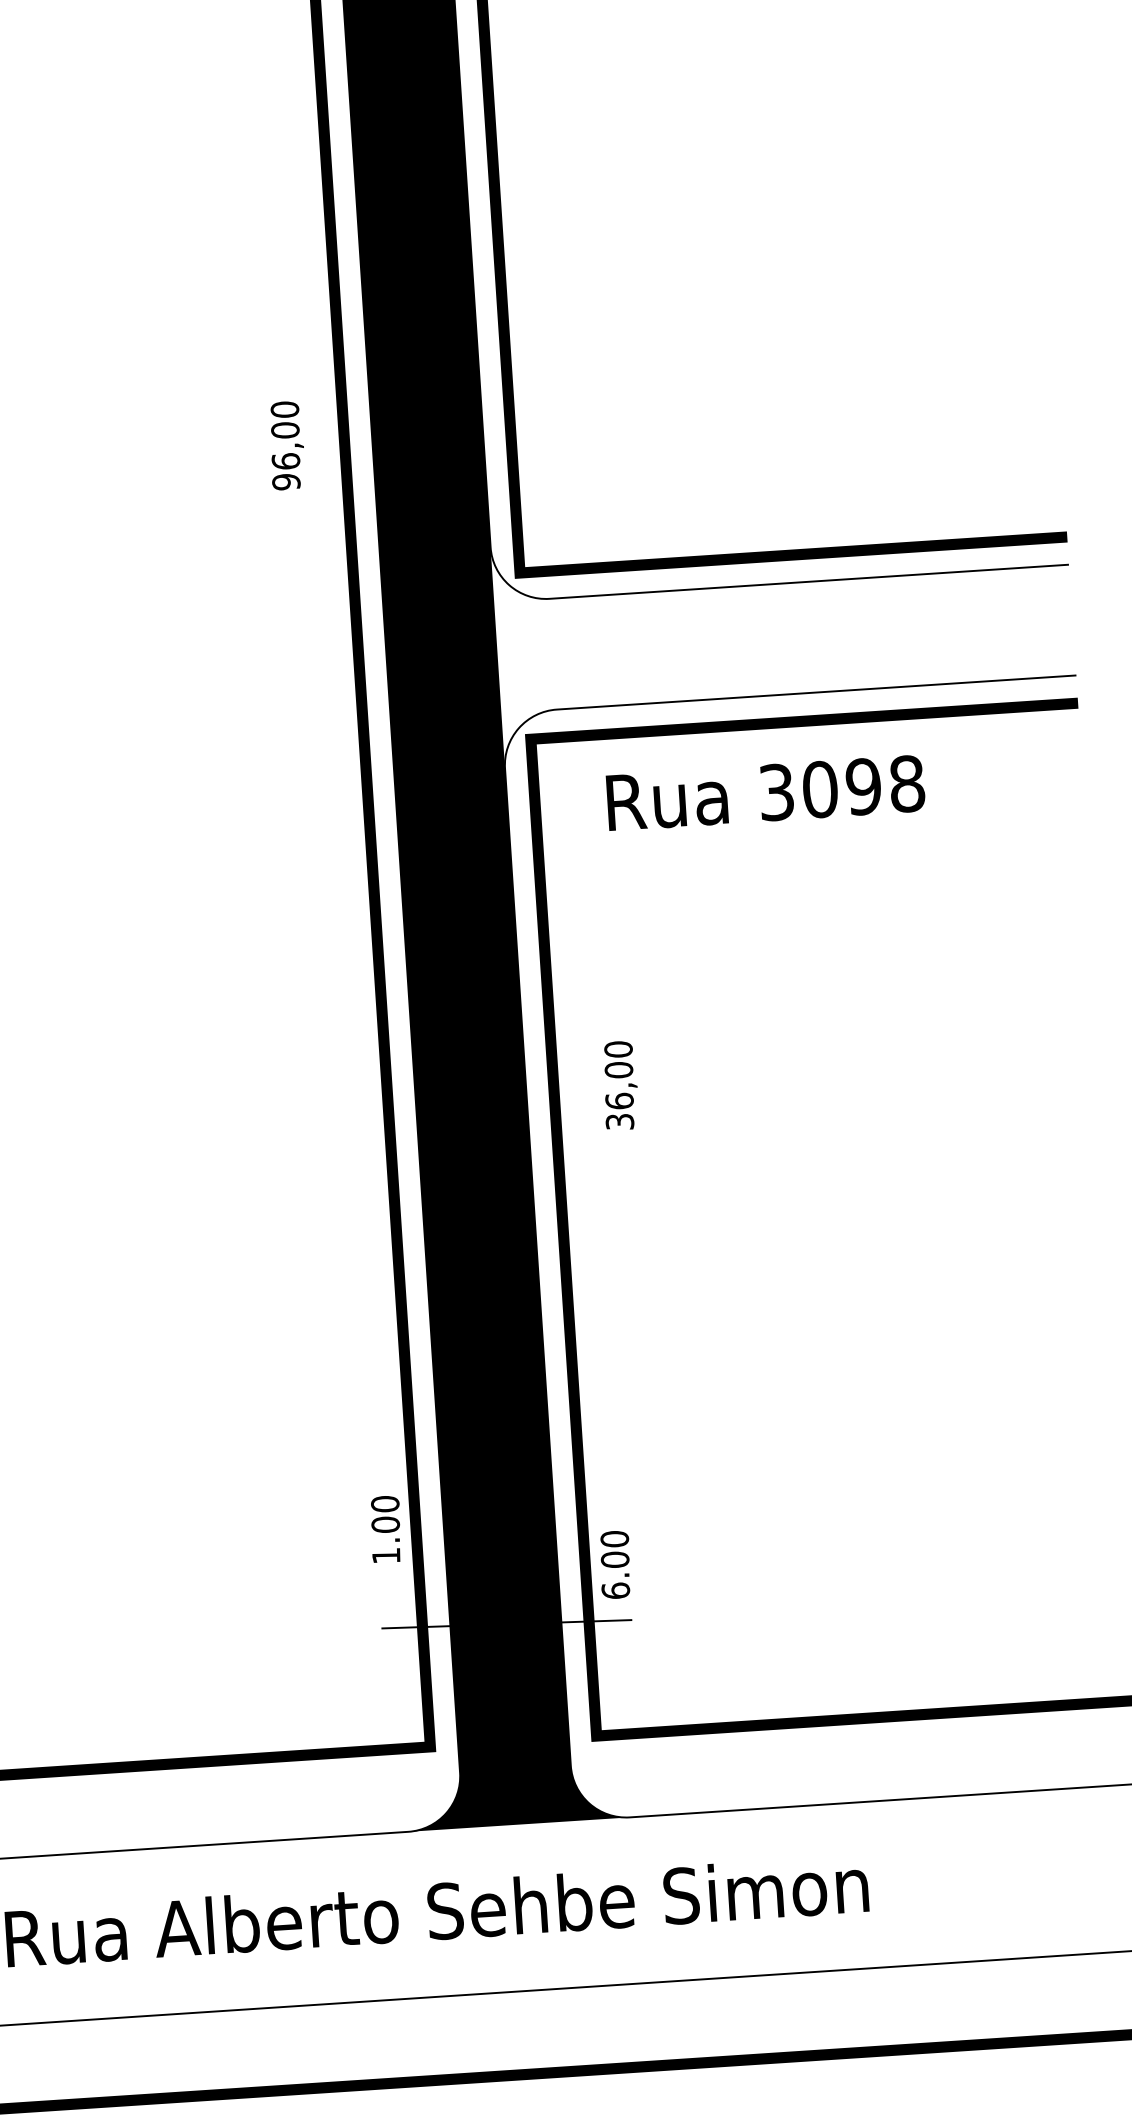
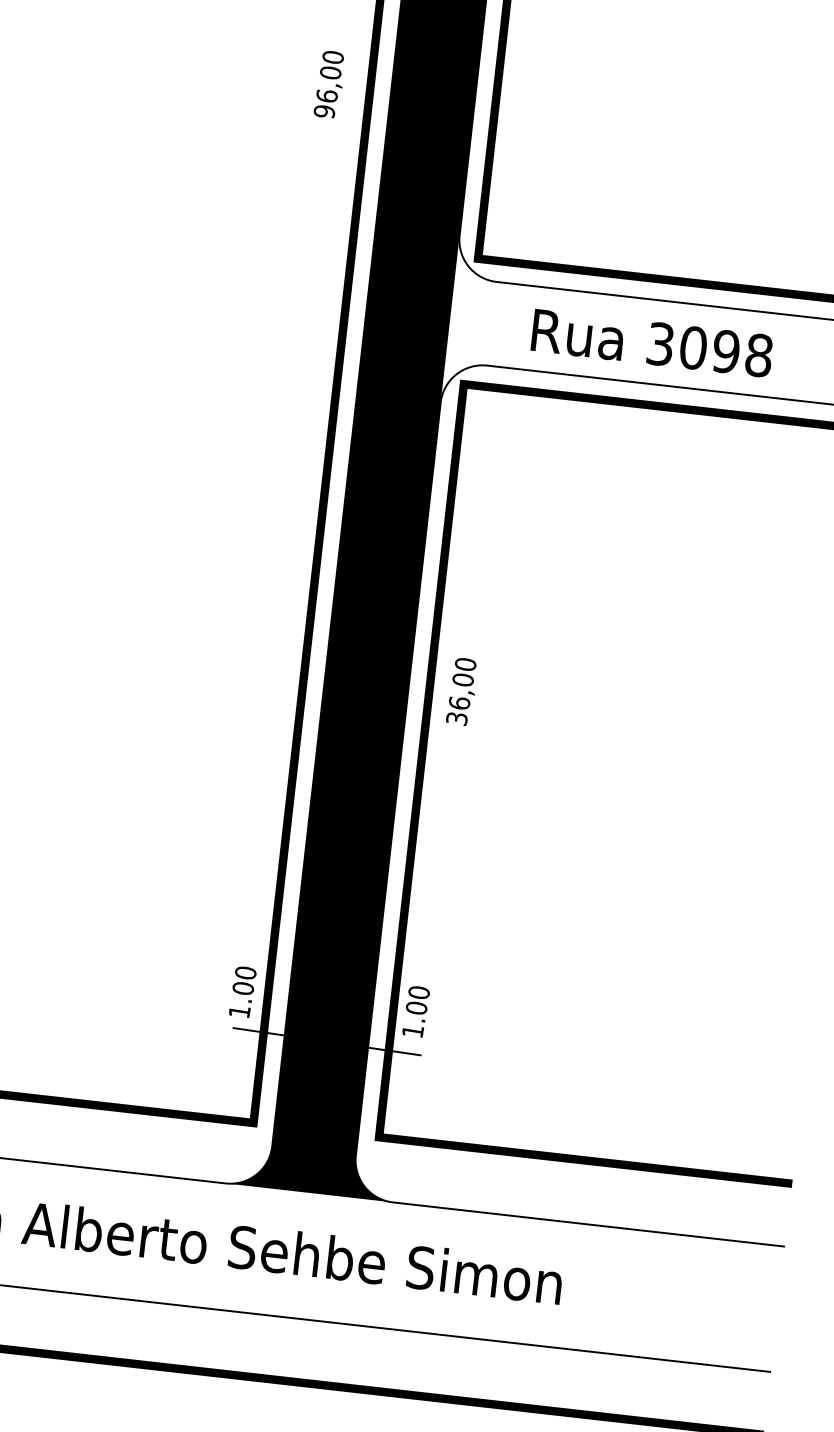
text: (286, 445) -> (329, 84), moved
text: (765, 792) -> (652, 342), moved
text: (620, 1085) -> (462, 691), moved
text: (385, 1529) -> (242, 991), moved
text: (615, 1590) -> (412, 1031), 6.00 -> 1.00

